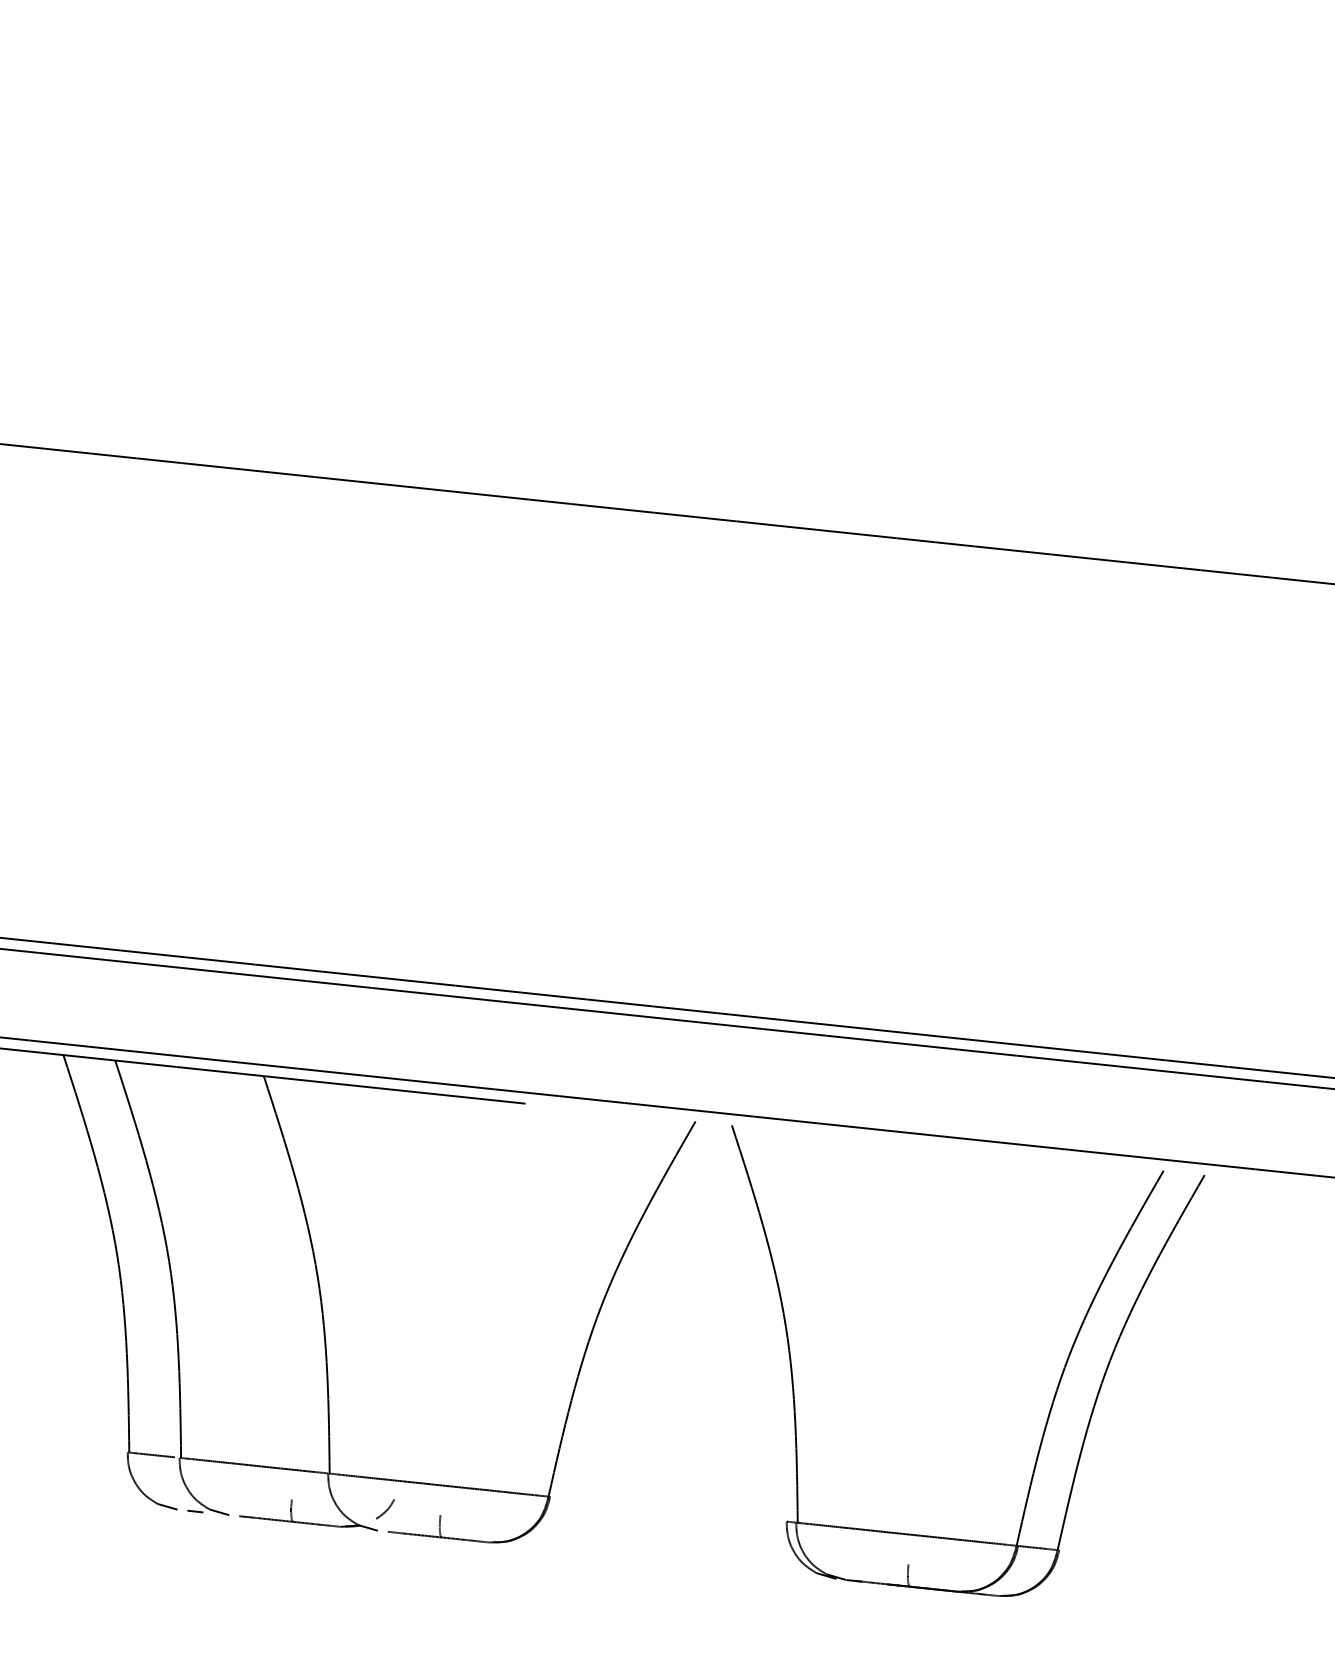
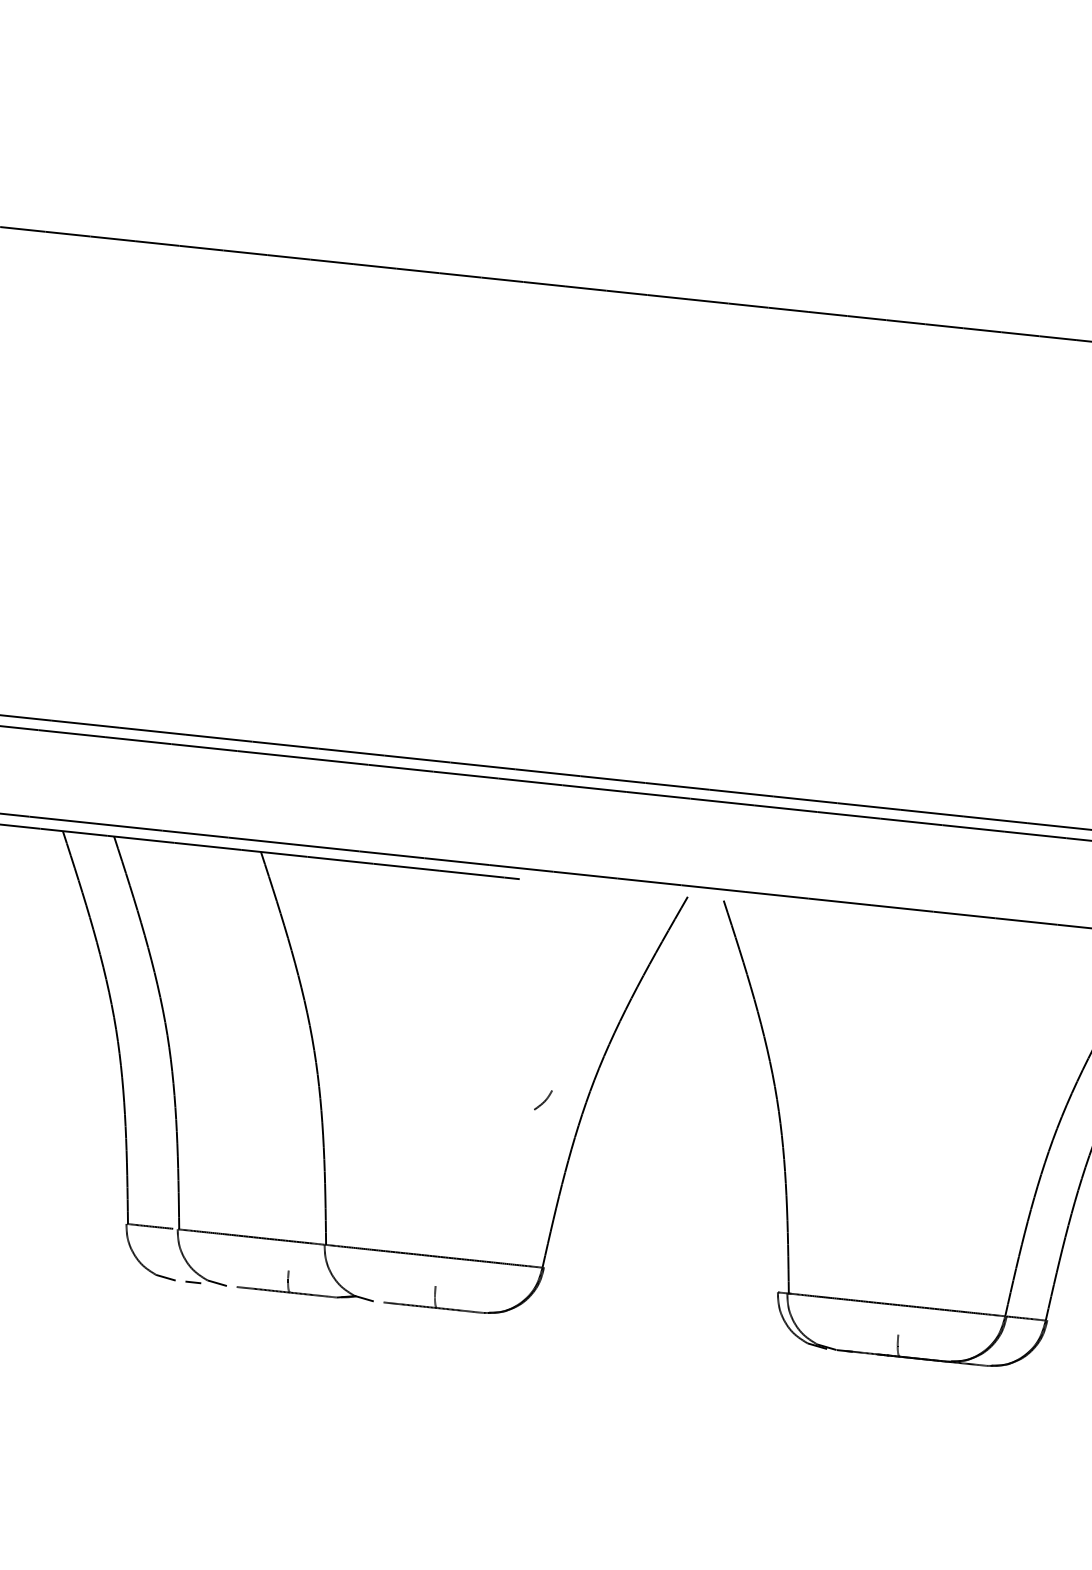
curve: (386, 1509) -> (544, 1100), moved

